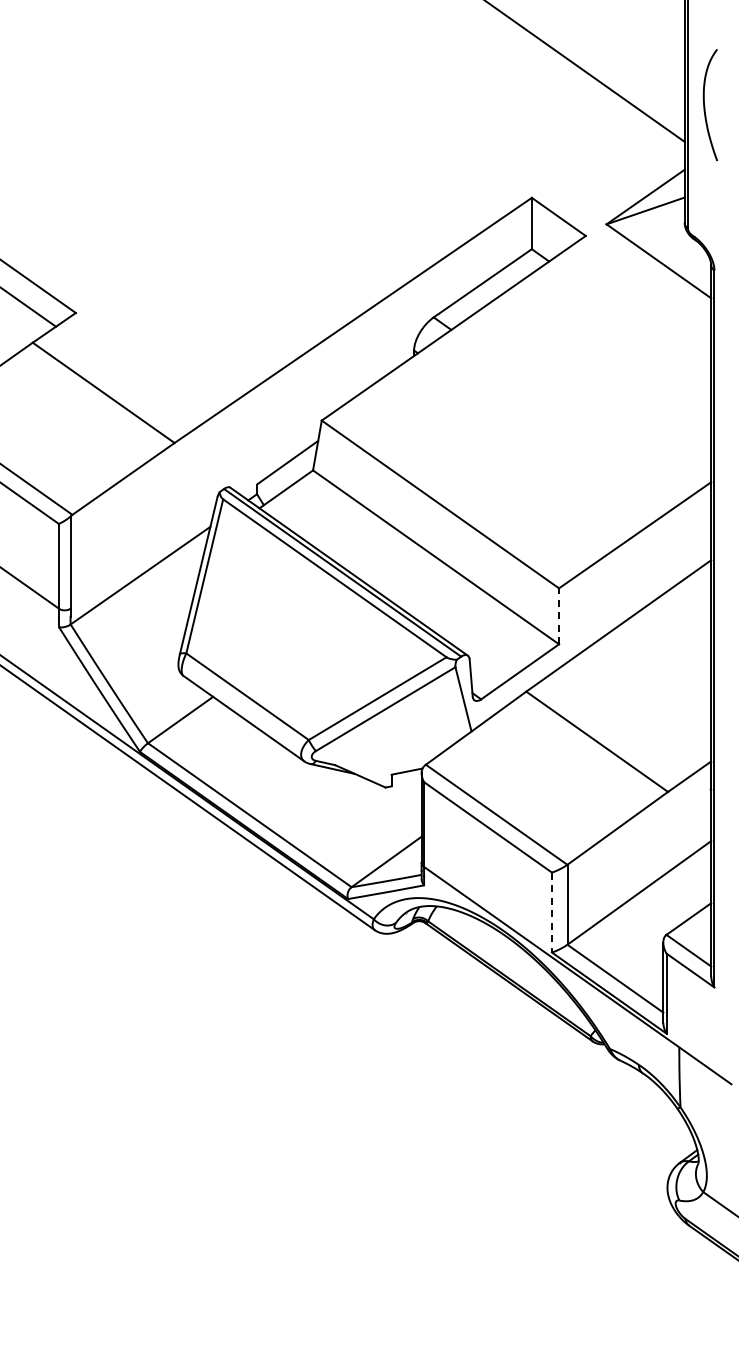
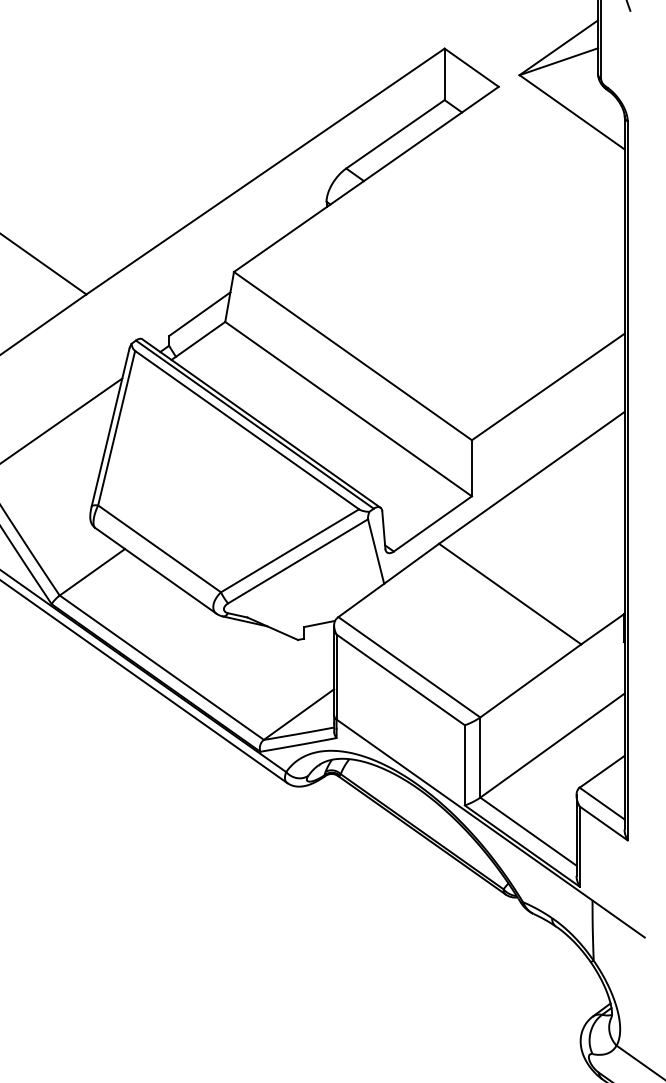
line: (559, 616) -> (472, 468), dashed -> solid
line: (551, 912) -> (464, 765), dashed -> solid

